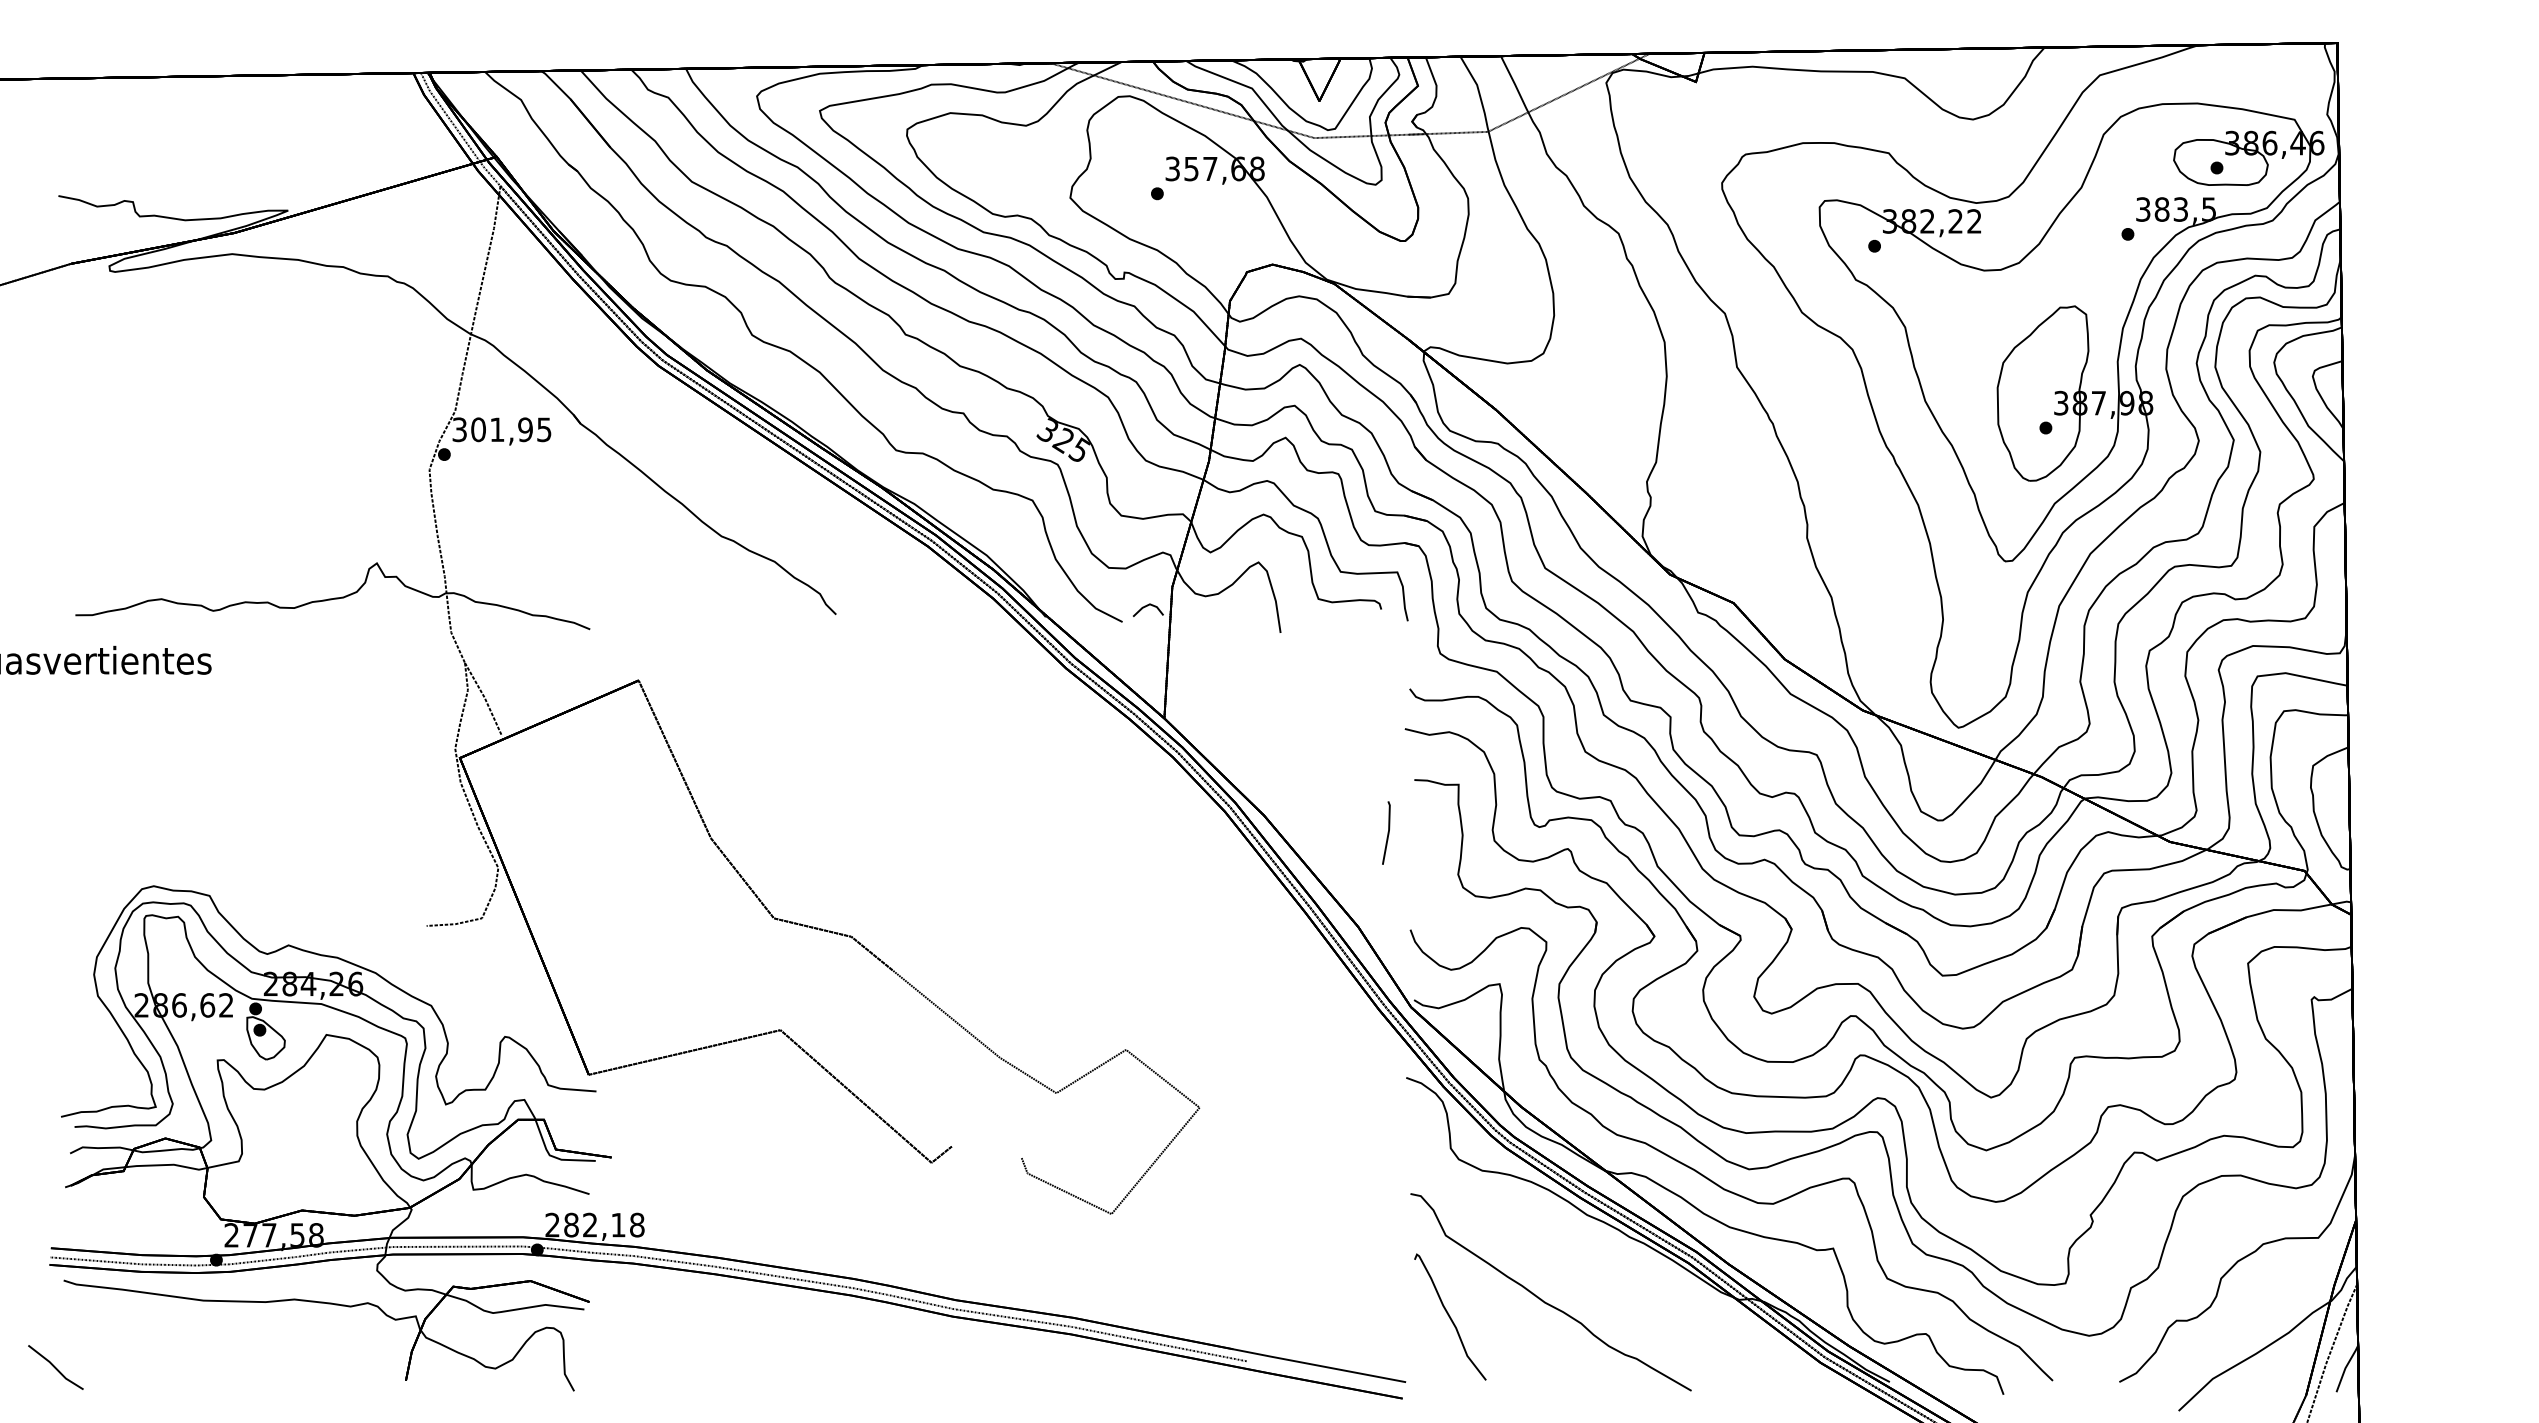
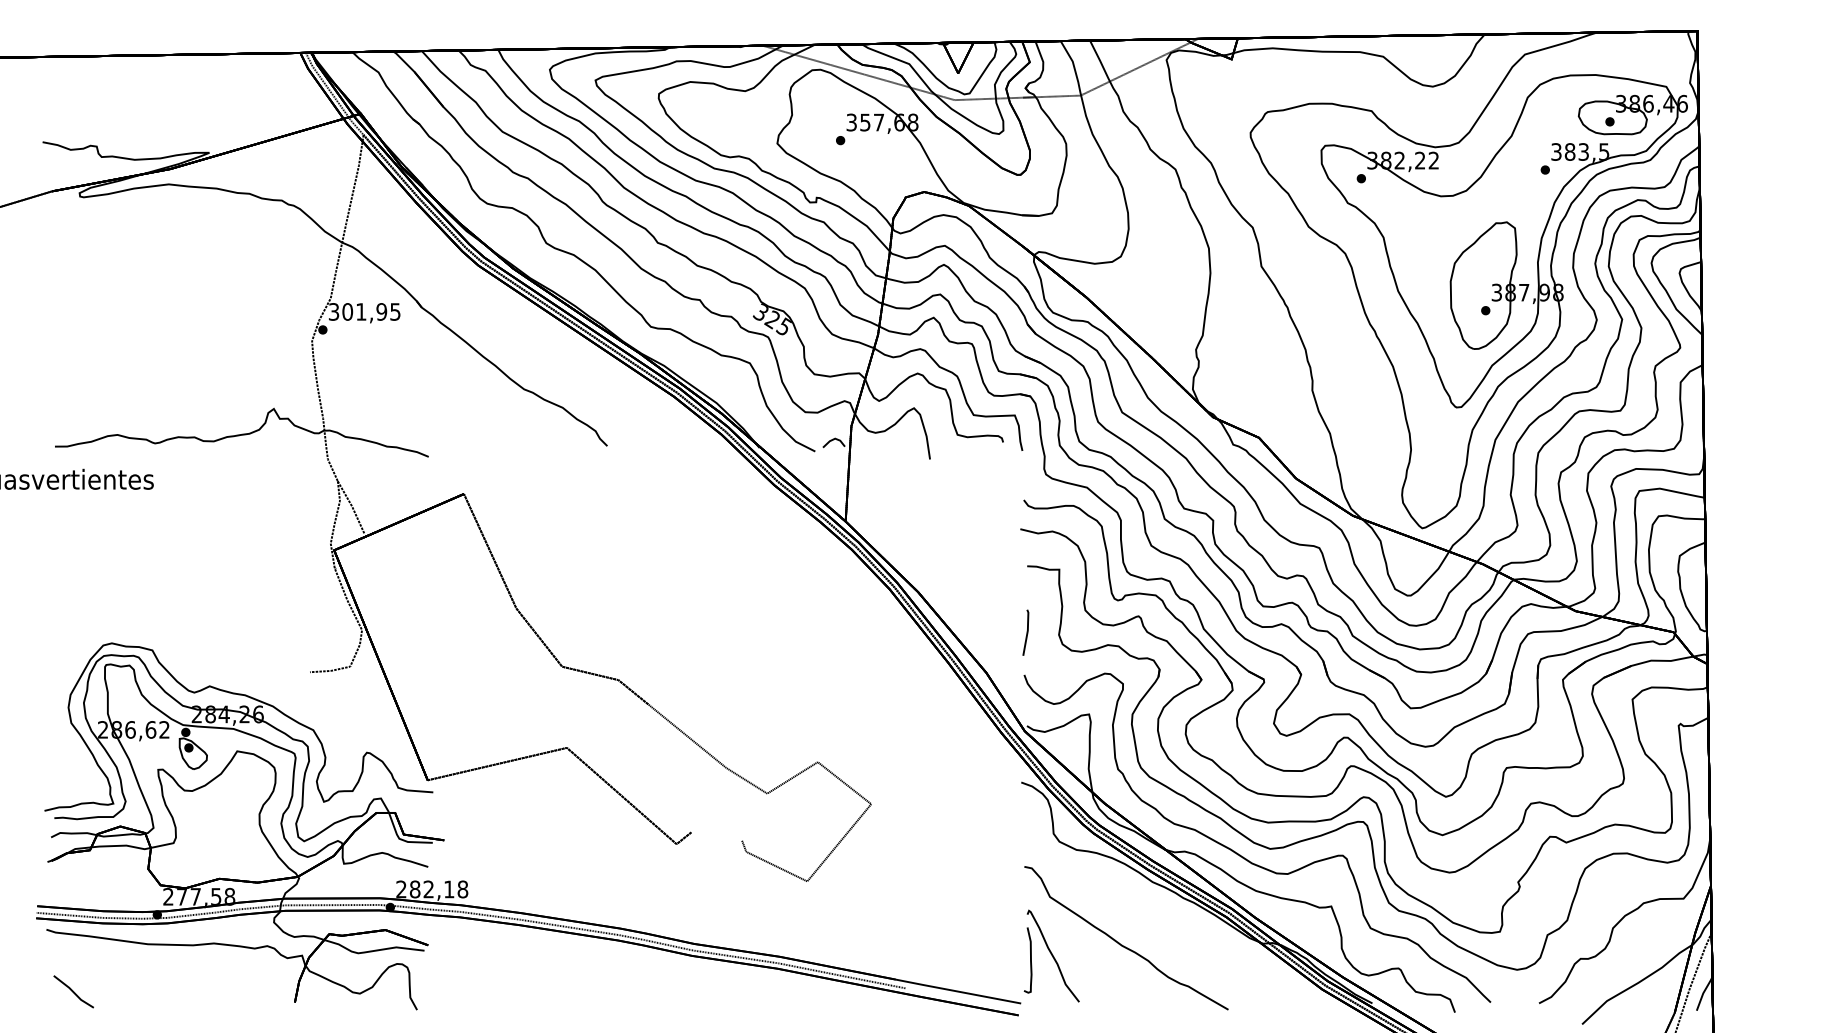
line: (1387, 832) -> (1026, 632), moved
curve: (1418, 1322) -> (1030, 960), added
line: (55, 1367) -> (73, 991), moved

